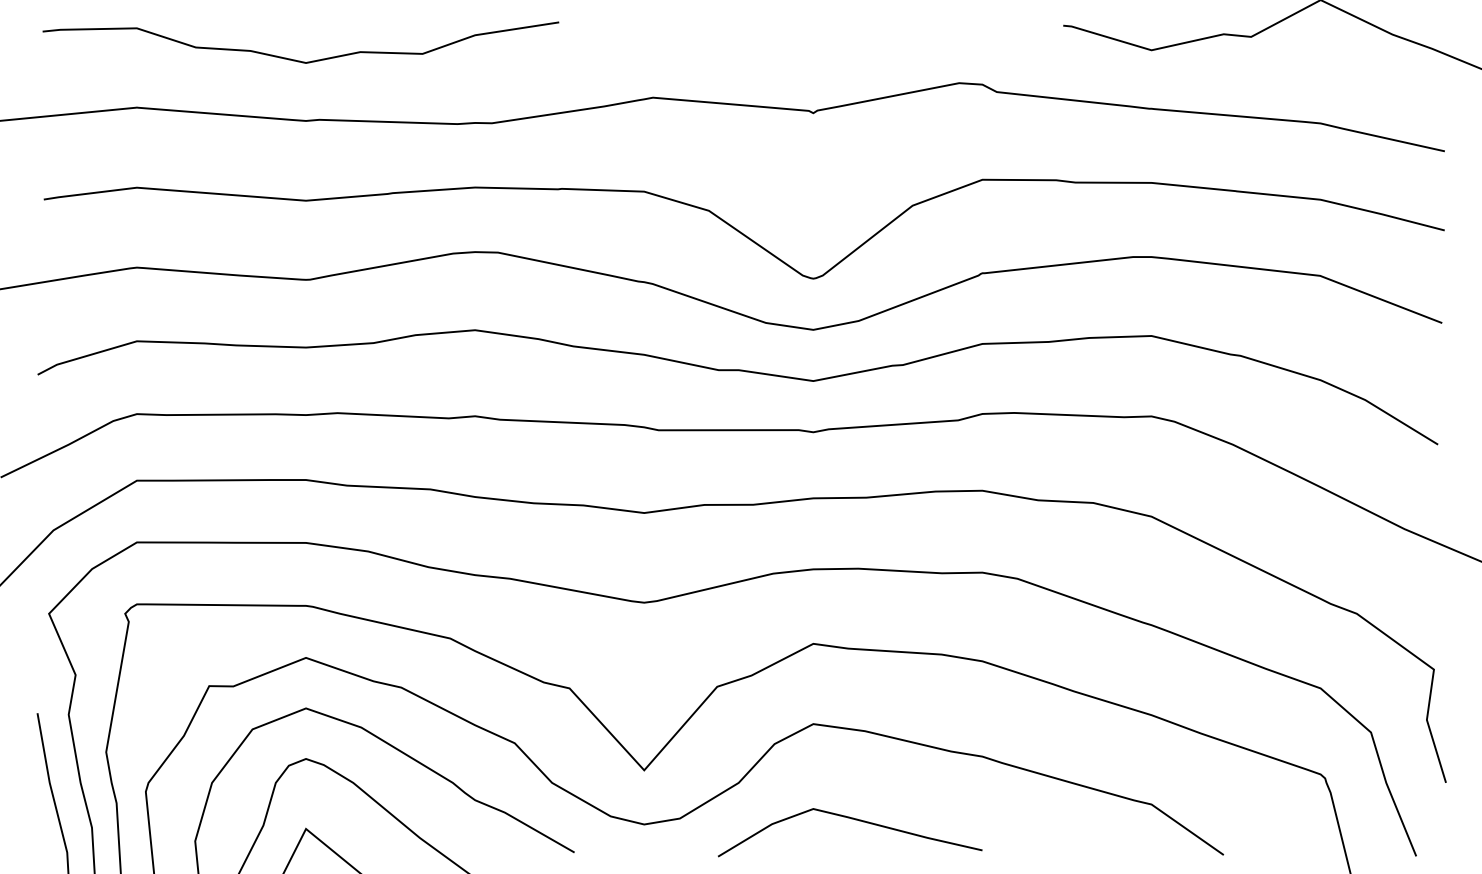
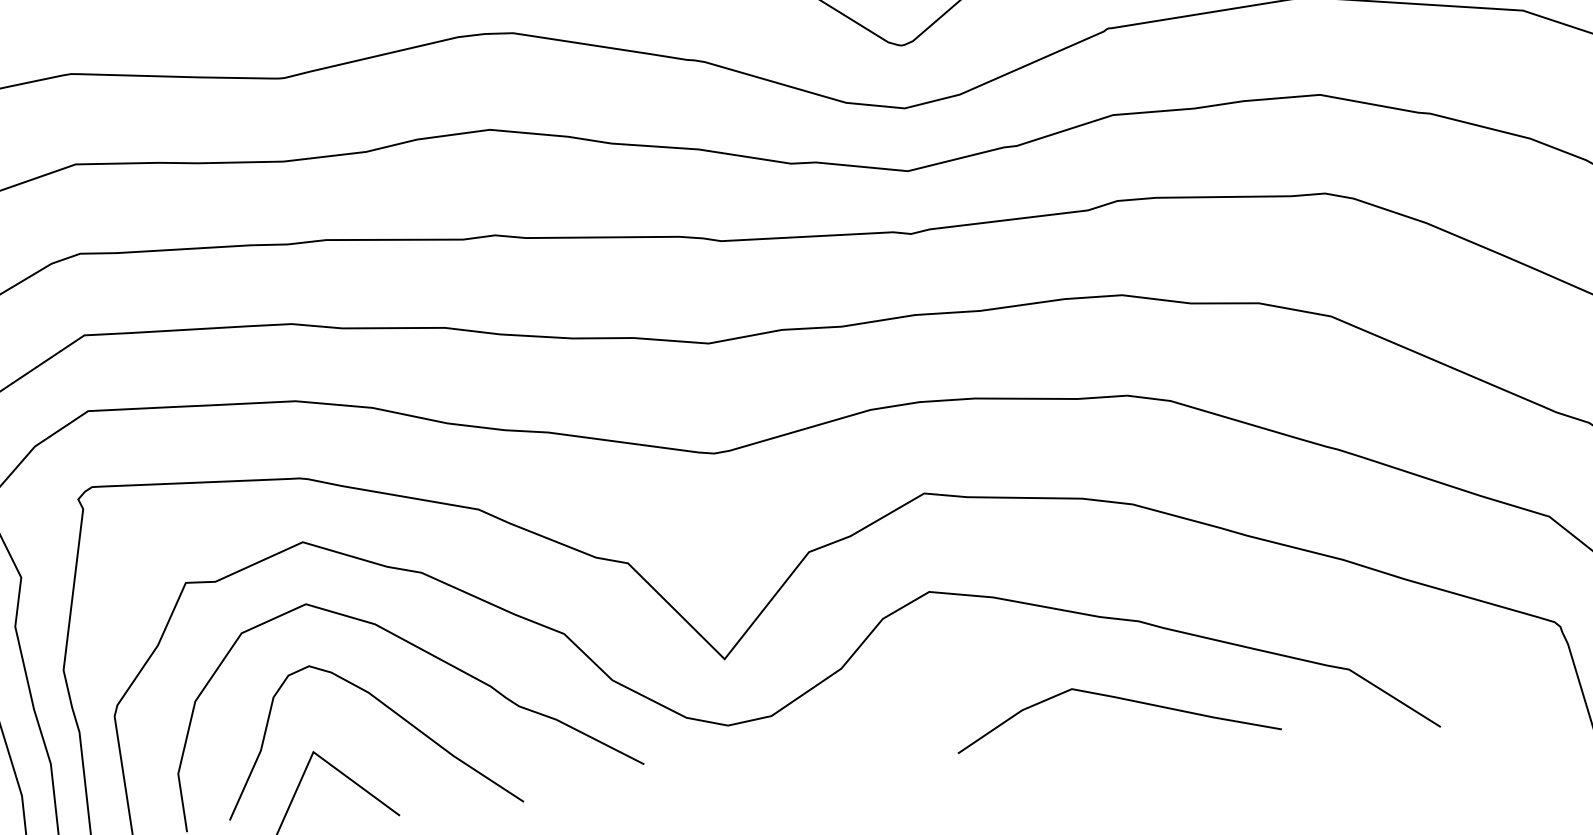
curve: (855, 820) -> (1124, 700), moved

